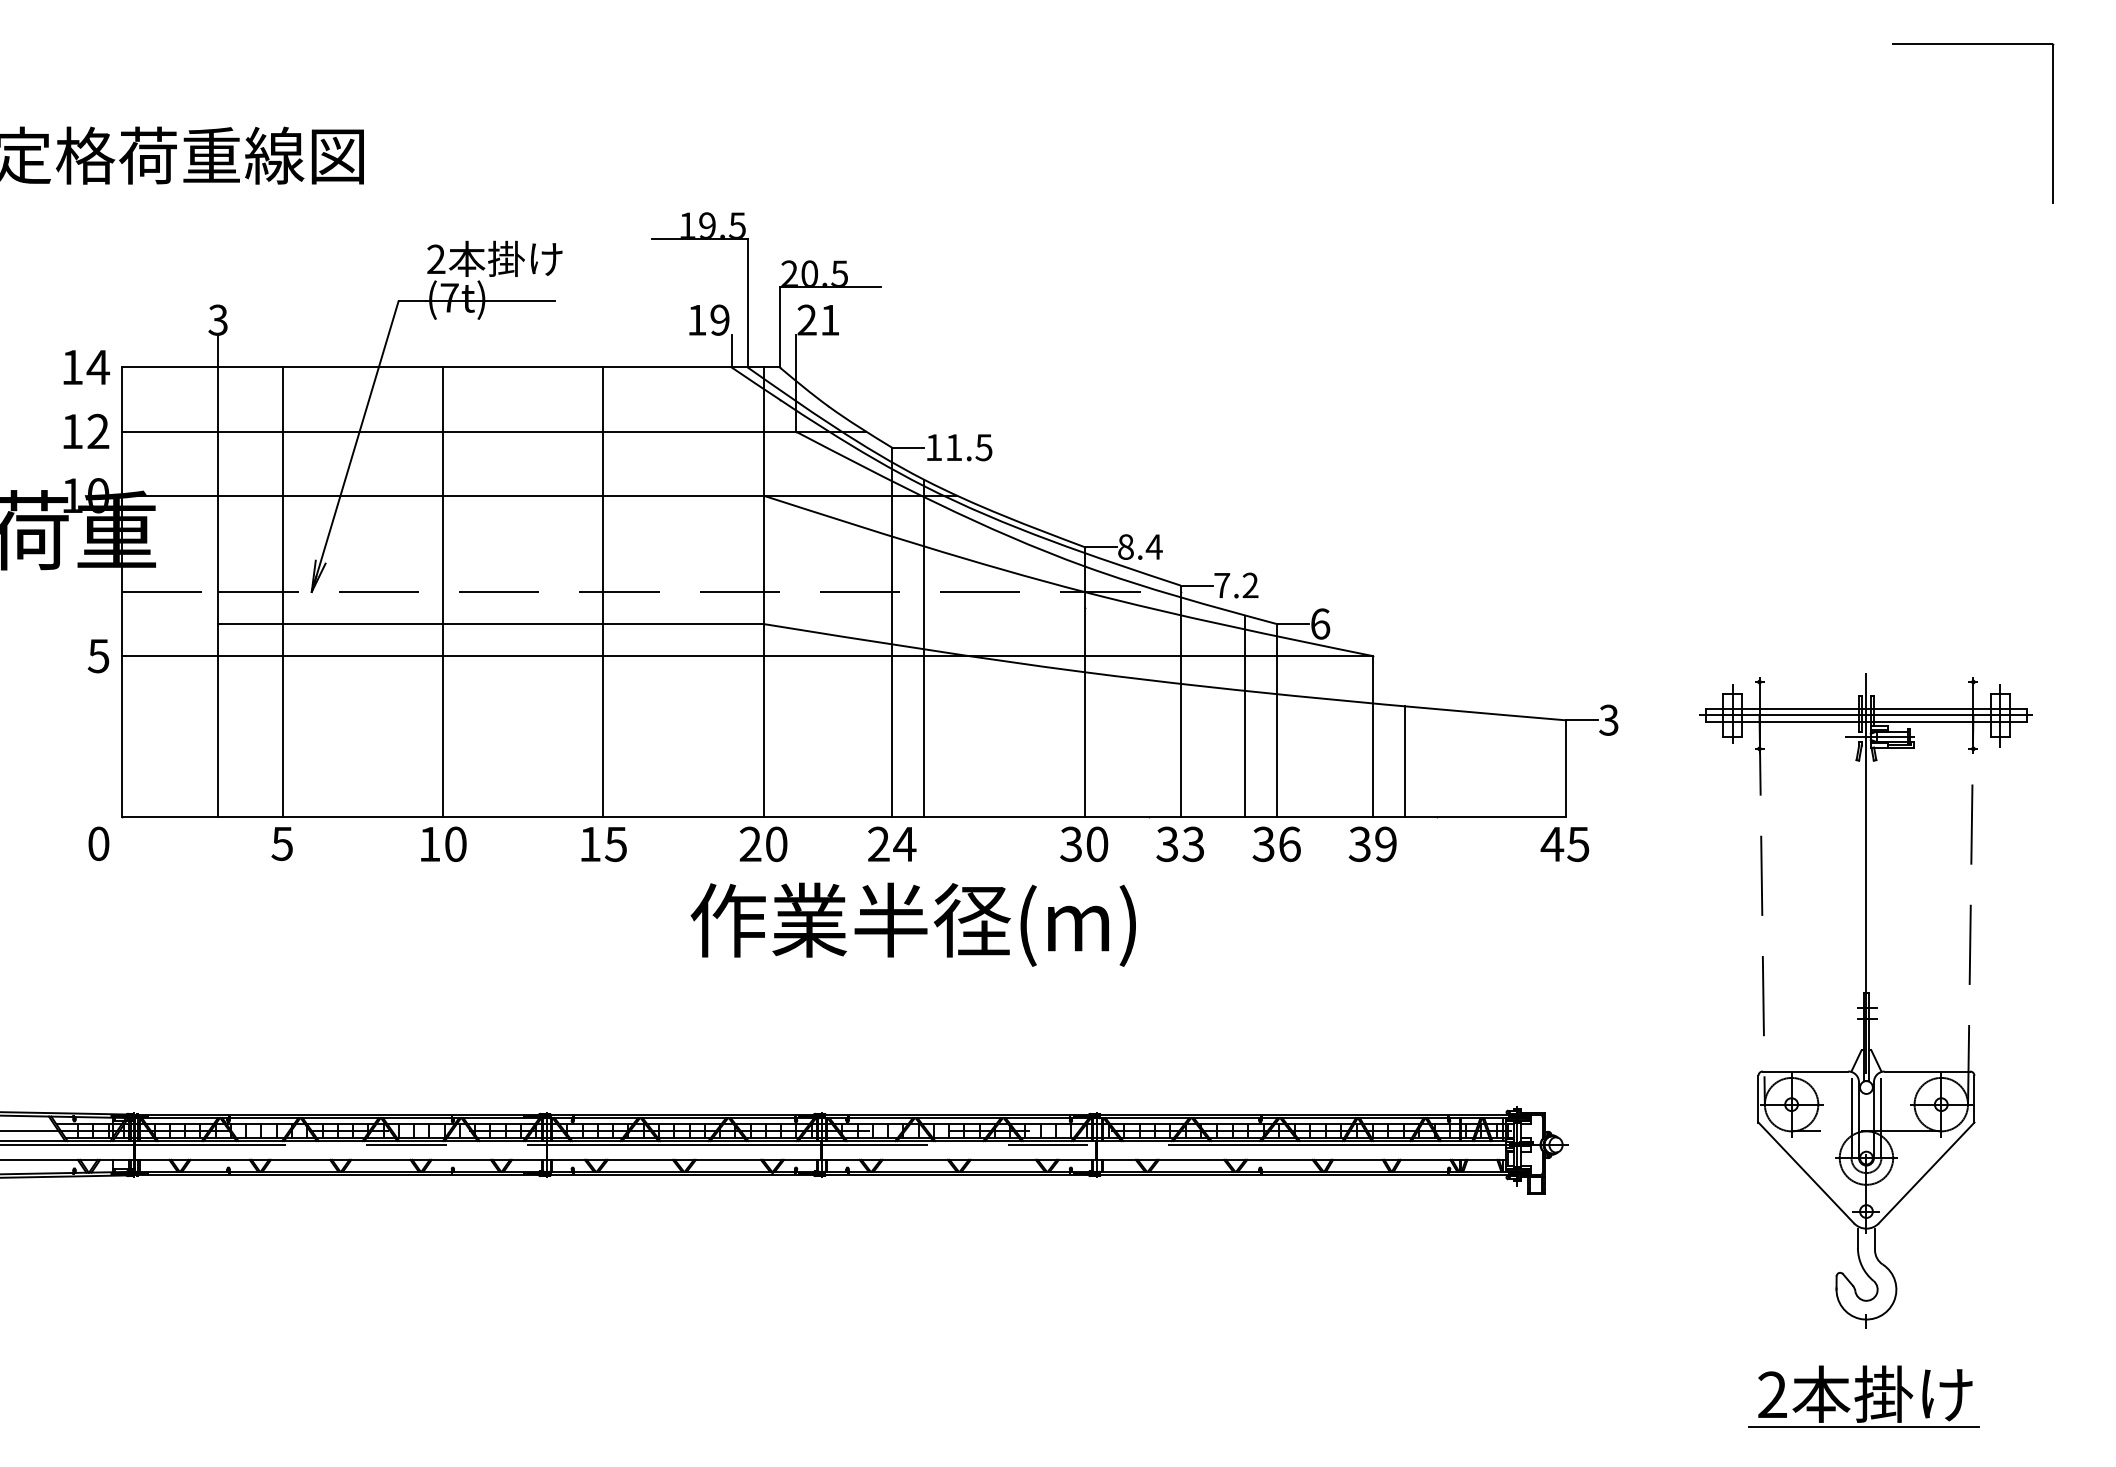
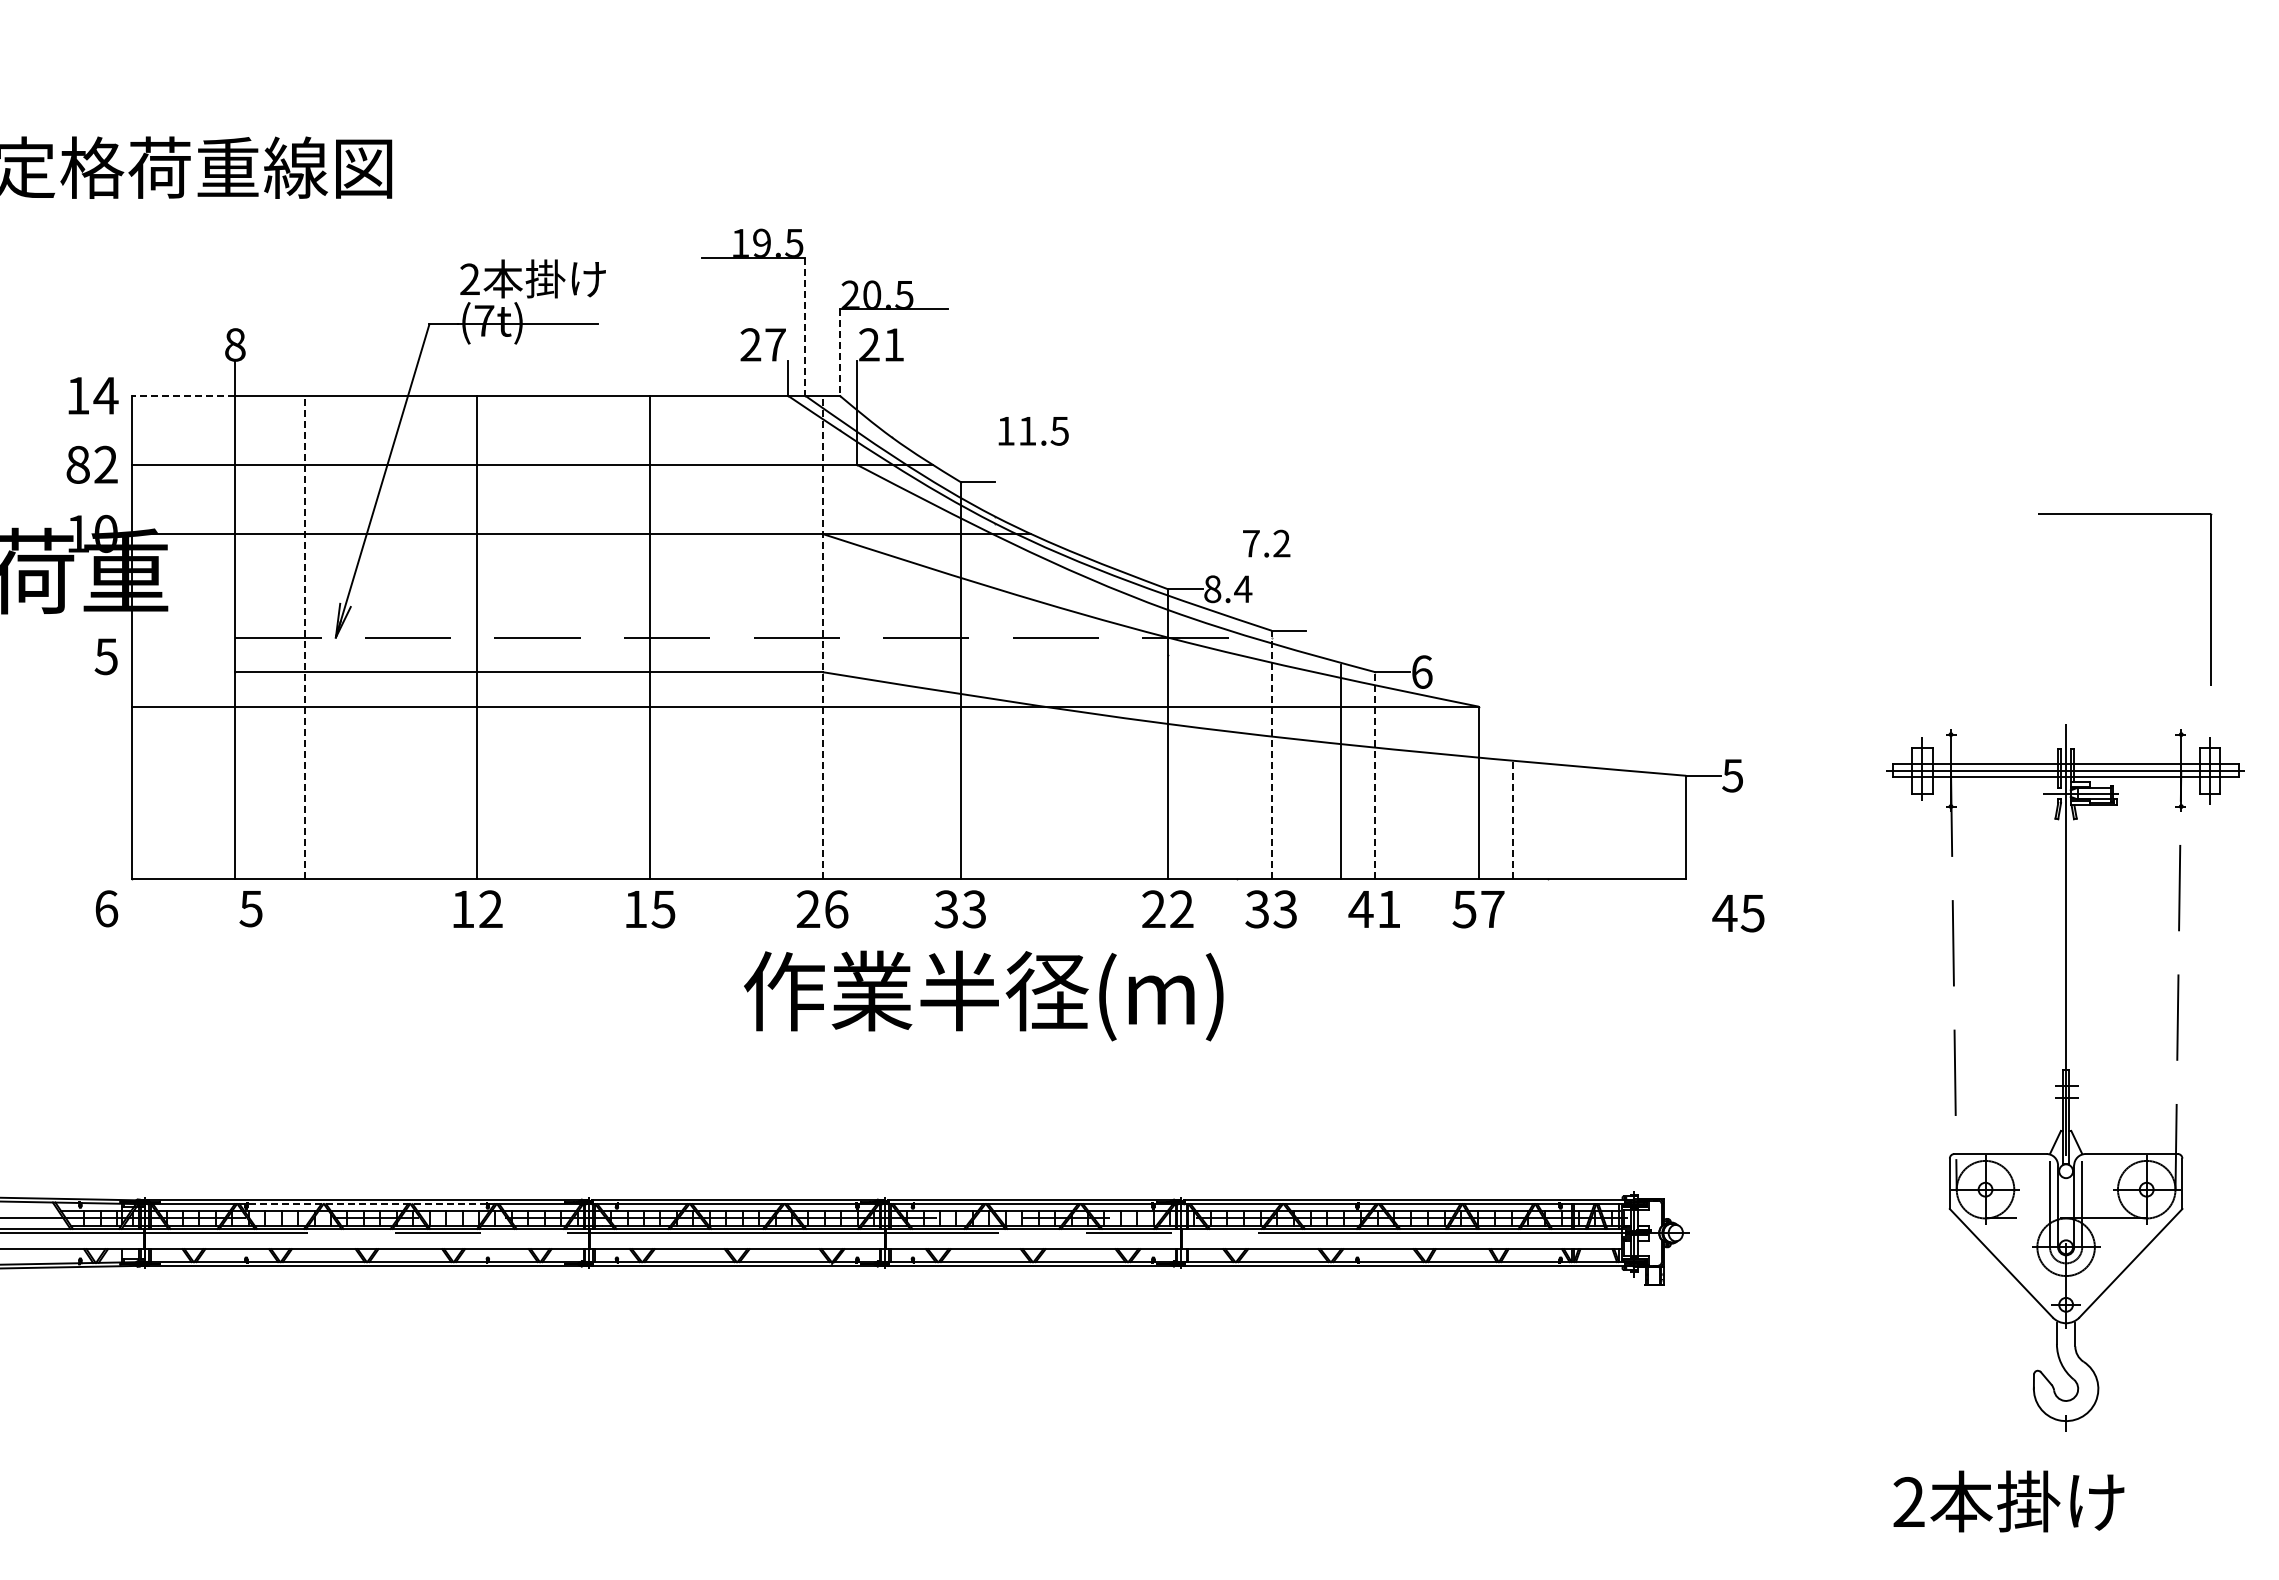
part: (1973, 44) -> (2125, 514), moved
line: (747, 304) -> (805, 327), solid -> dashed
text: (217, 319) -> (234, 344), 3 -> 8
text: (707, 319) -> (762, 344), 19 -> 27
line: (779, 328) -> (839, 353), solid -> dashed
line: (170, 367) -> (183, 395), solid -> dashed
text: (71, 431) -> (77, 464), 12 -> 82
text: (959, 447) -> (1033, 431), moved
text: (1236, 585) -> (1266, 543), moved
line: (162, 591) -> (175, 637), removed
line: (282, 591) -> (304, 637), solid -> dashed
line: (763, 591) -> (822, 637), solid -> dashed
line: (924, 647) -> (995, 697), removed
text: (97, 655) -> (105, 656), moved
line: (1180, 700) -> (1271, 754), solid -> dashed
line: (1277, 720) -> (1375, 775), solid -> dashed
text: (1608, 720) -> (1732, 775), 3 -> 5
line: (1405, 760) -> (1513, 819), solid -> dashed
text: (98, 843) -> (106, 908), 0 -> 6
text: (281, 844) -> (250, 909), moved
text: (455, 844) -> (490, 909), 10 -> 12
text: (776, 844) -> (836, 909), 20 -> 26
text: (891, 844) -> (960, 909), 24 -> 33
text: (1084, 844) -> (1167, 909), 30 -> 22
text: (1276, 844) -> (1374, 909), 36 -> 41
text: (1372, 844) -> (1478, 909), 39 -> 57
text: (1565, 844) -> (1738, 913), moved
part: (1865, 1000) -> (2065, 1077), moved
line: (340, 1118) -> (366, 1204), solid -> dashed
line: (1864, 1427) -> (2007, 1537), removed

